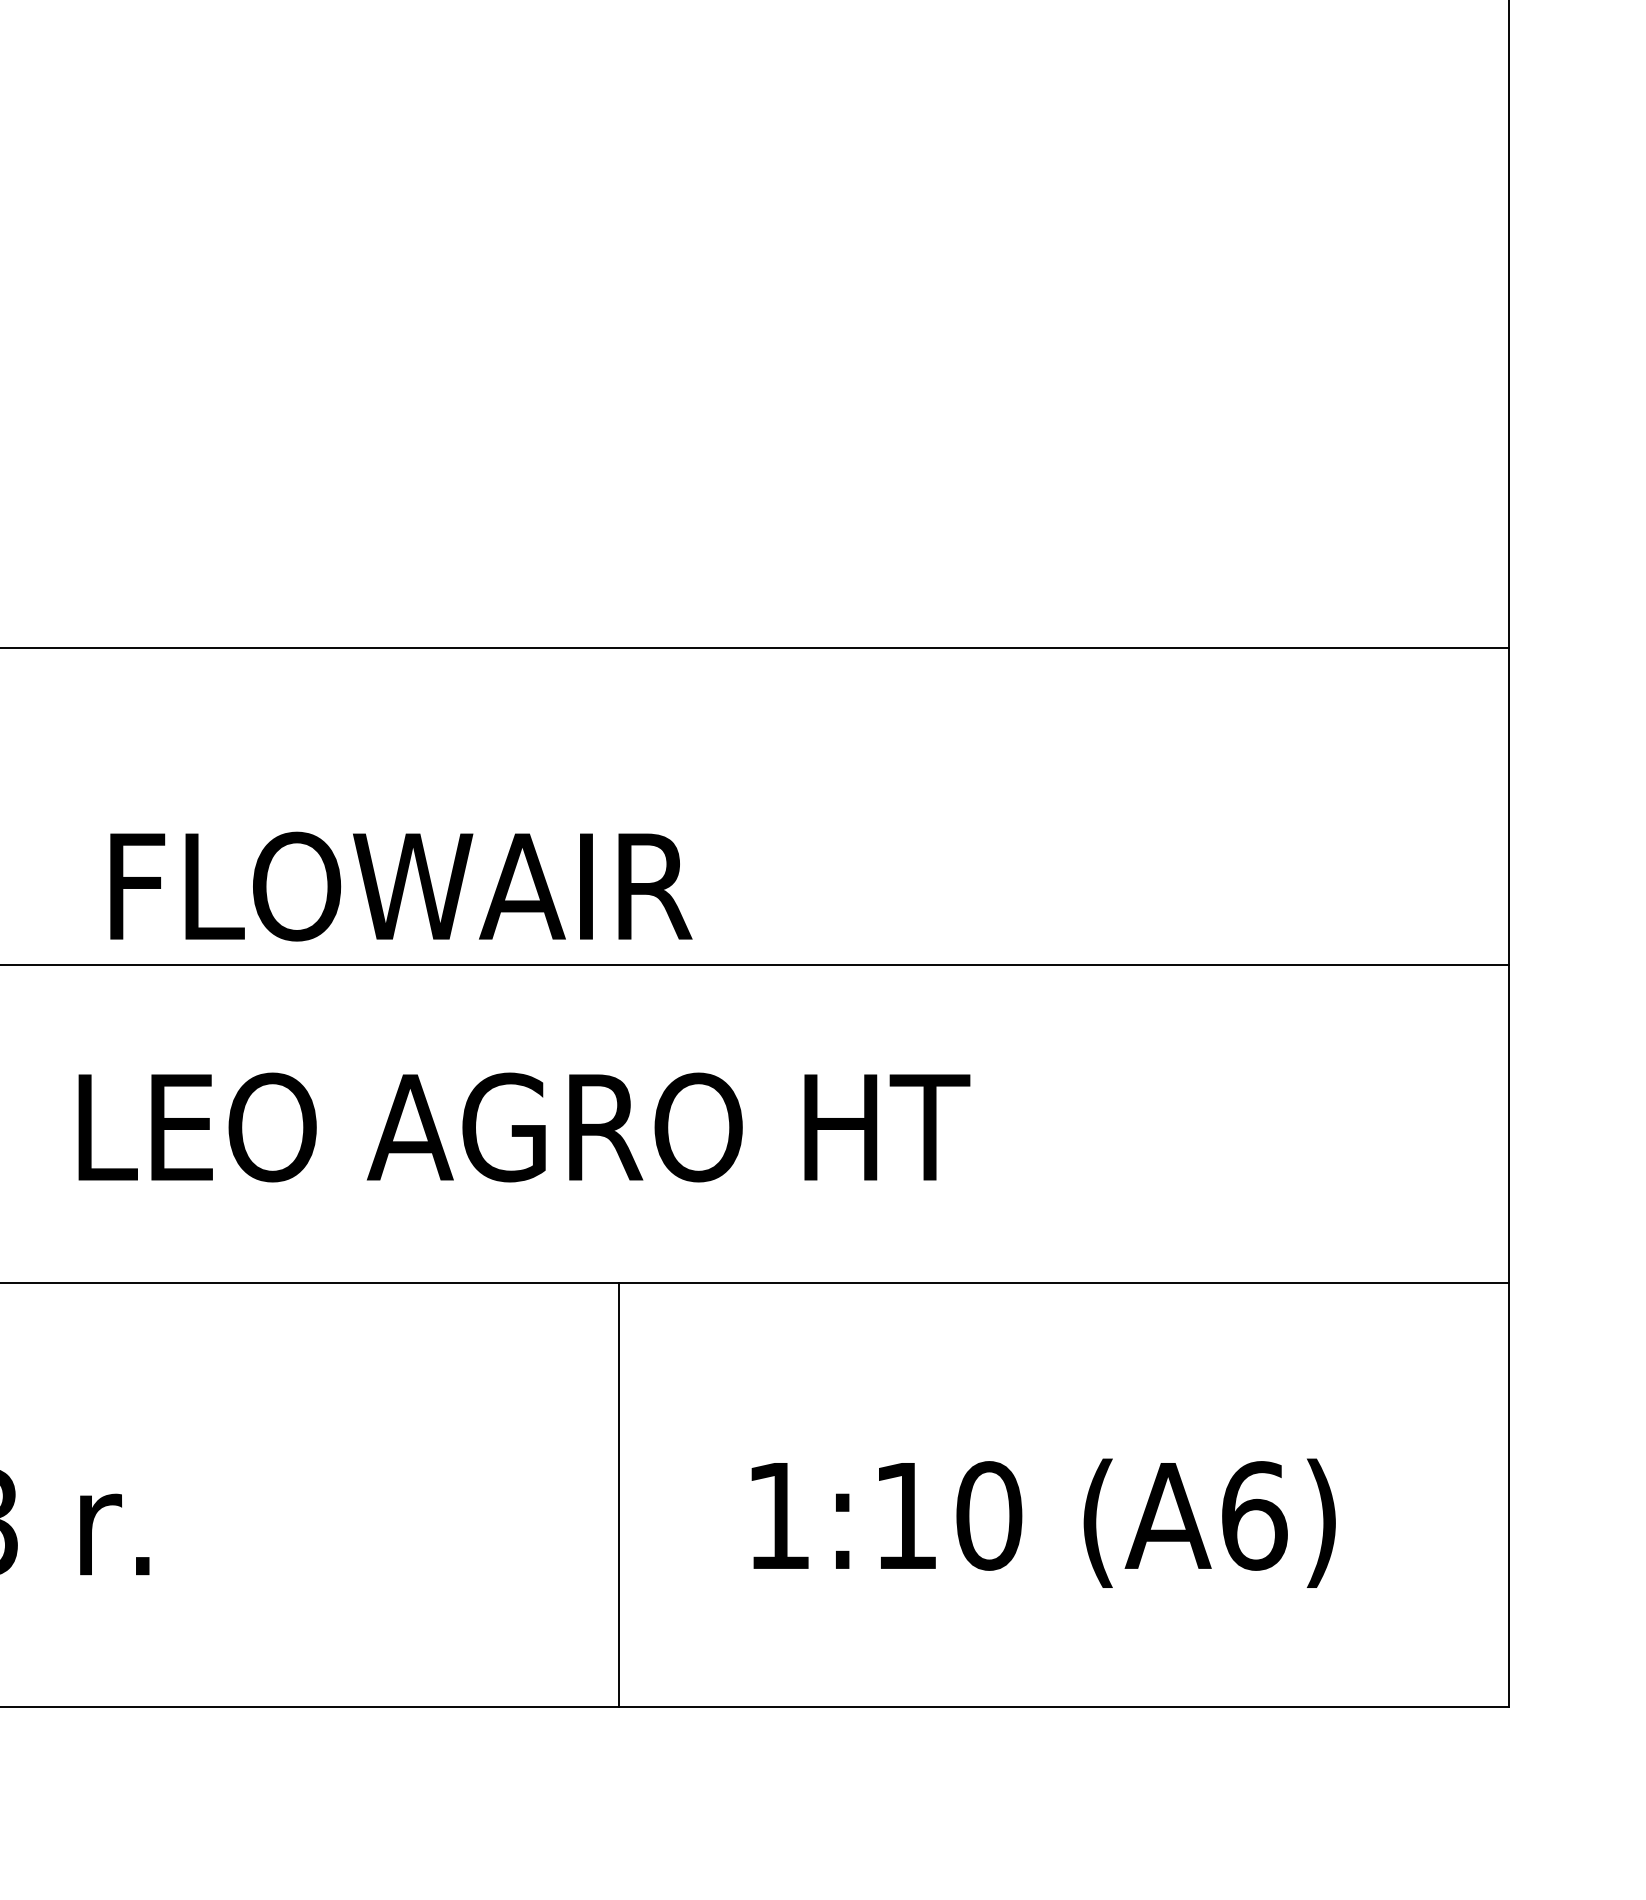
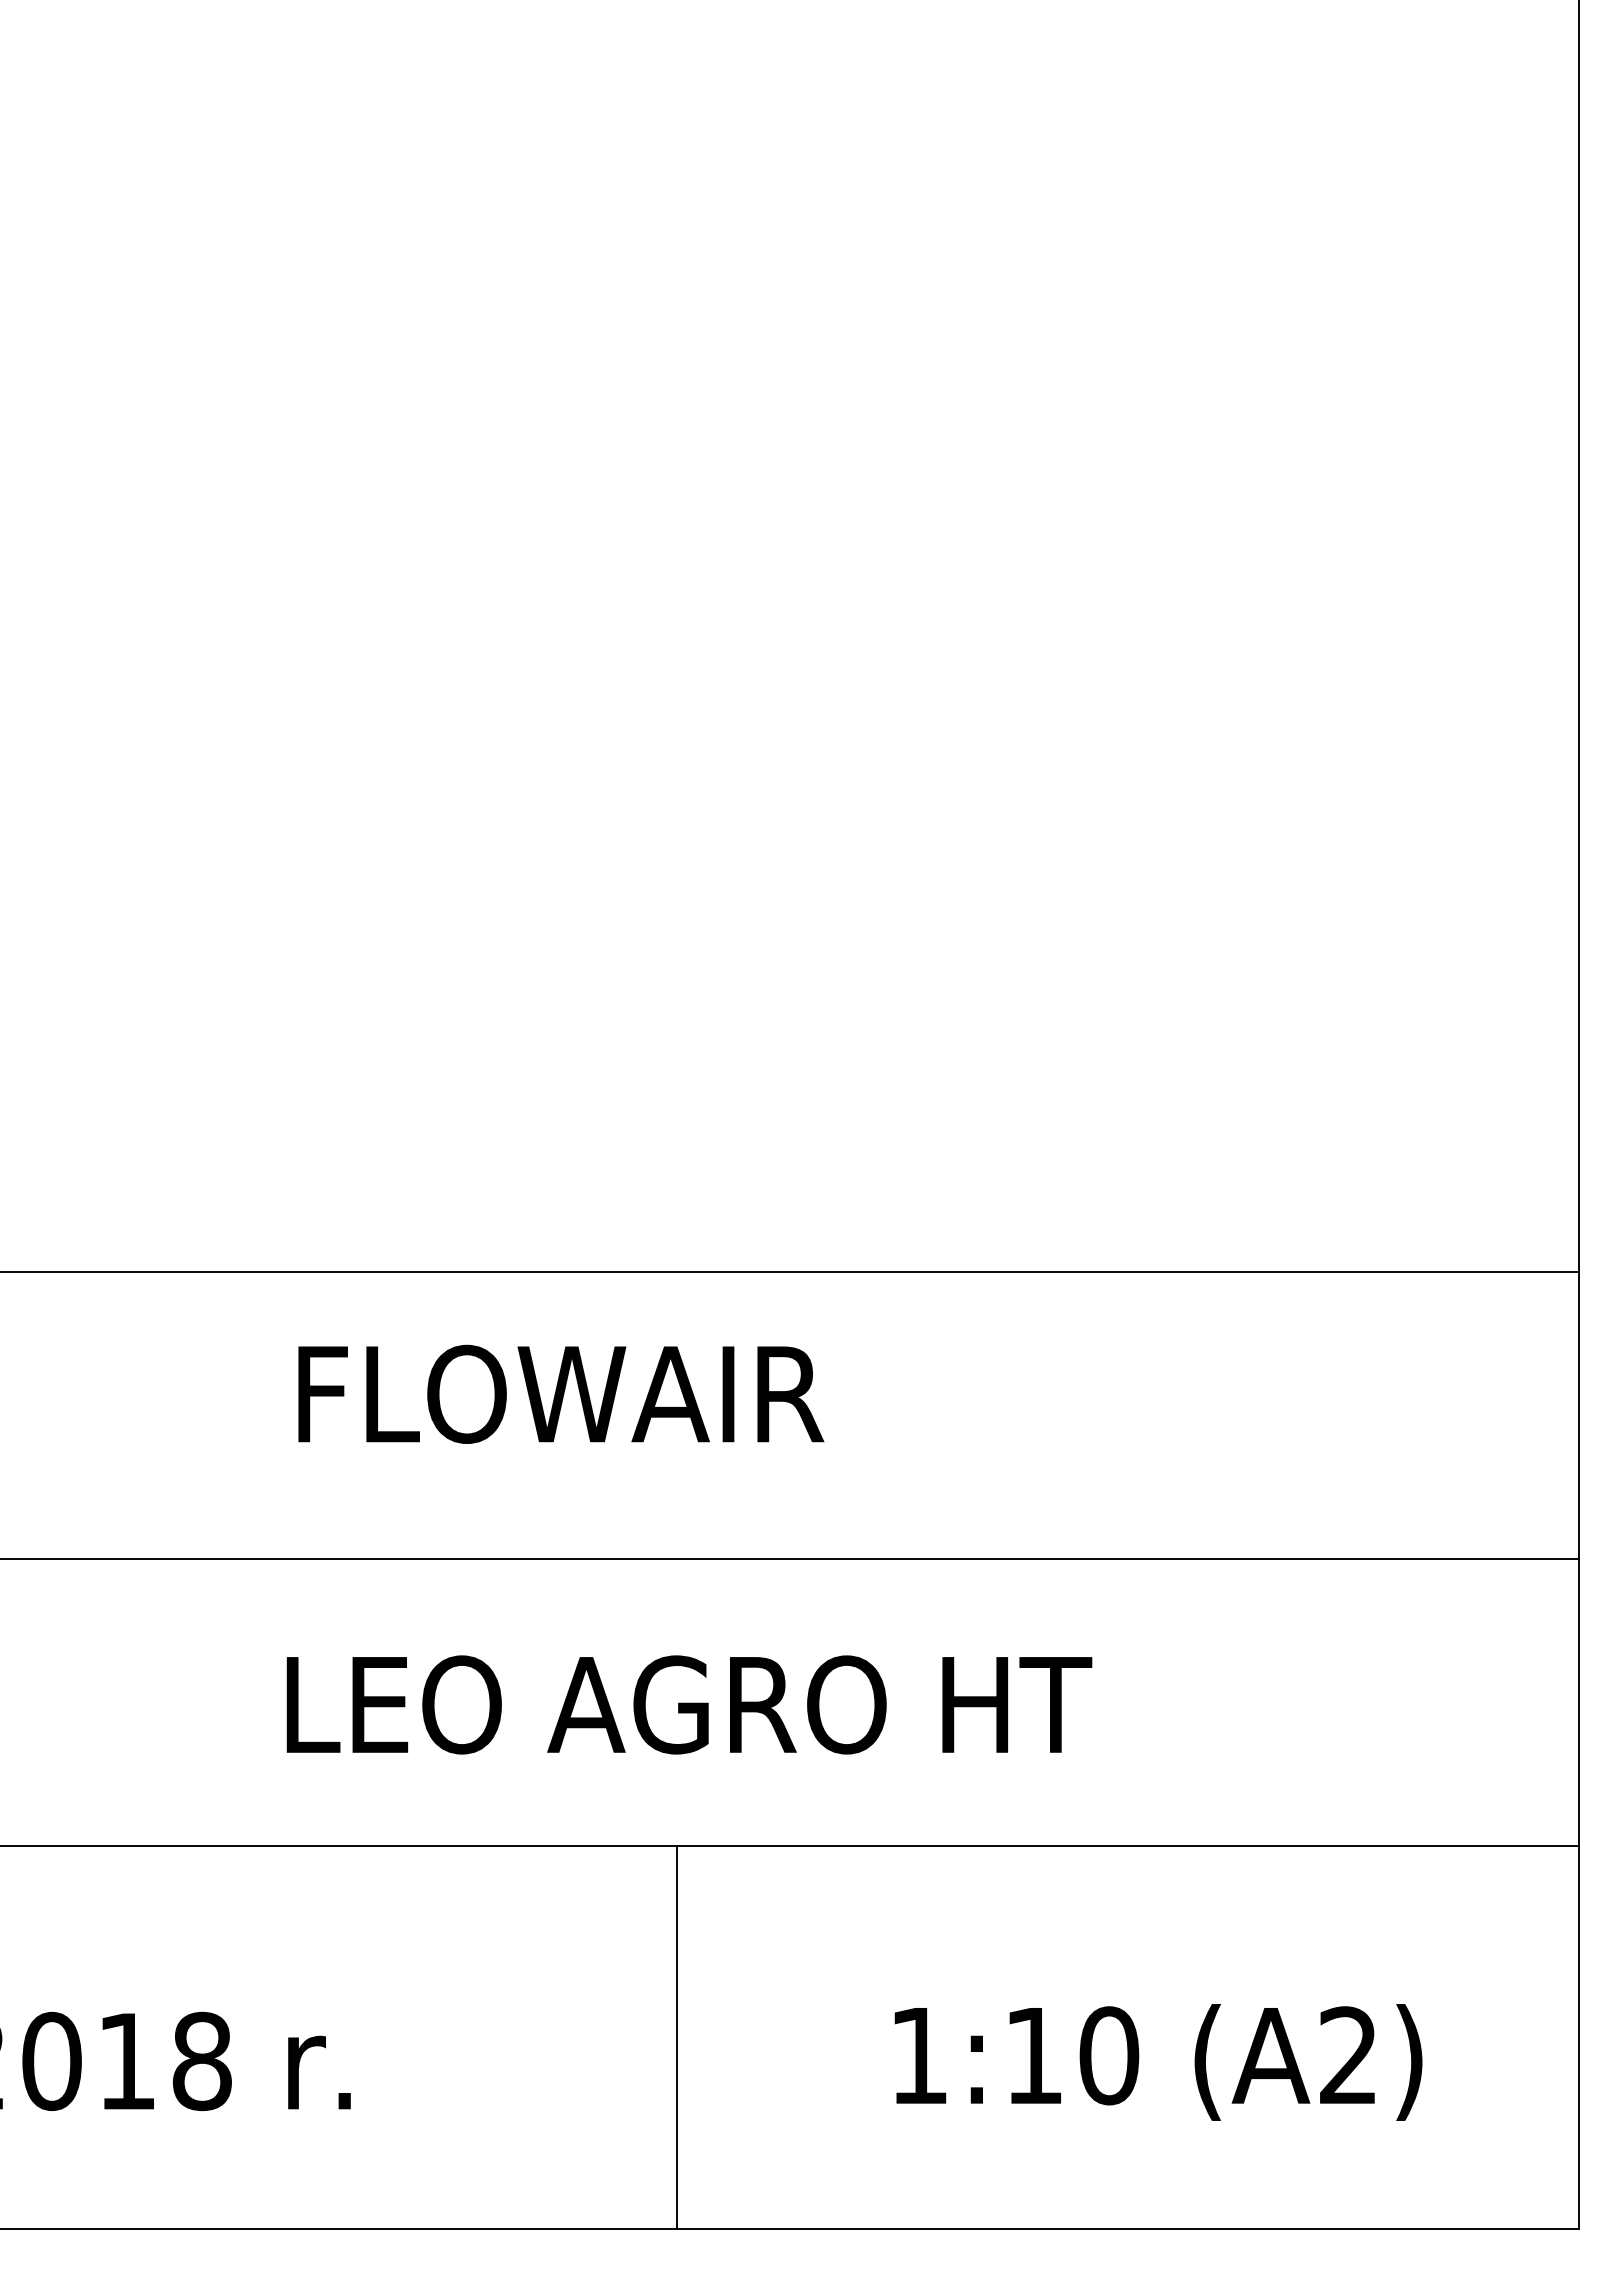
text: (401, 885) -> (561, 1393), moved
line: (618, 1494) -> (676, 2036), moved
text: (1255, 1515) -> (1349, 2055), (A6) -> (A2)

